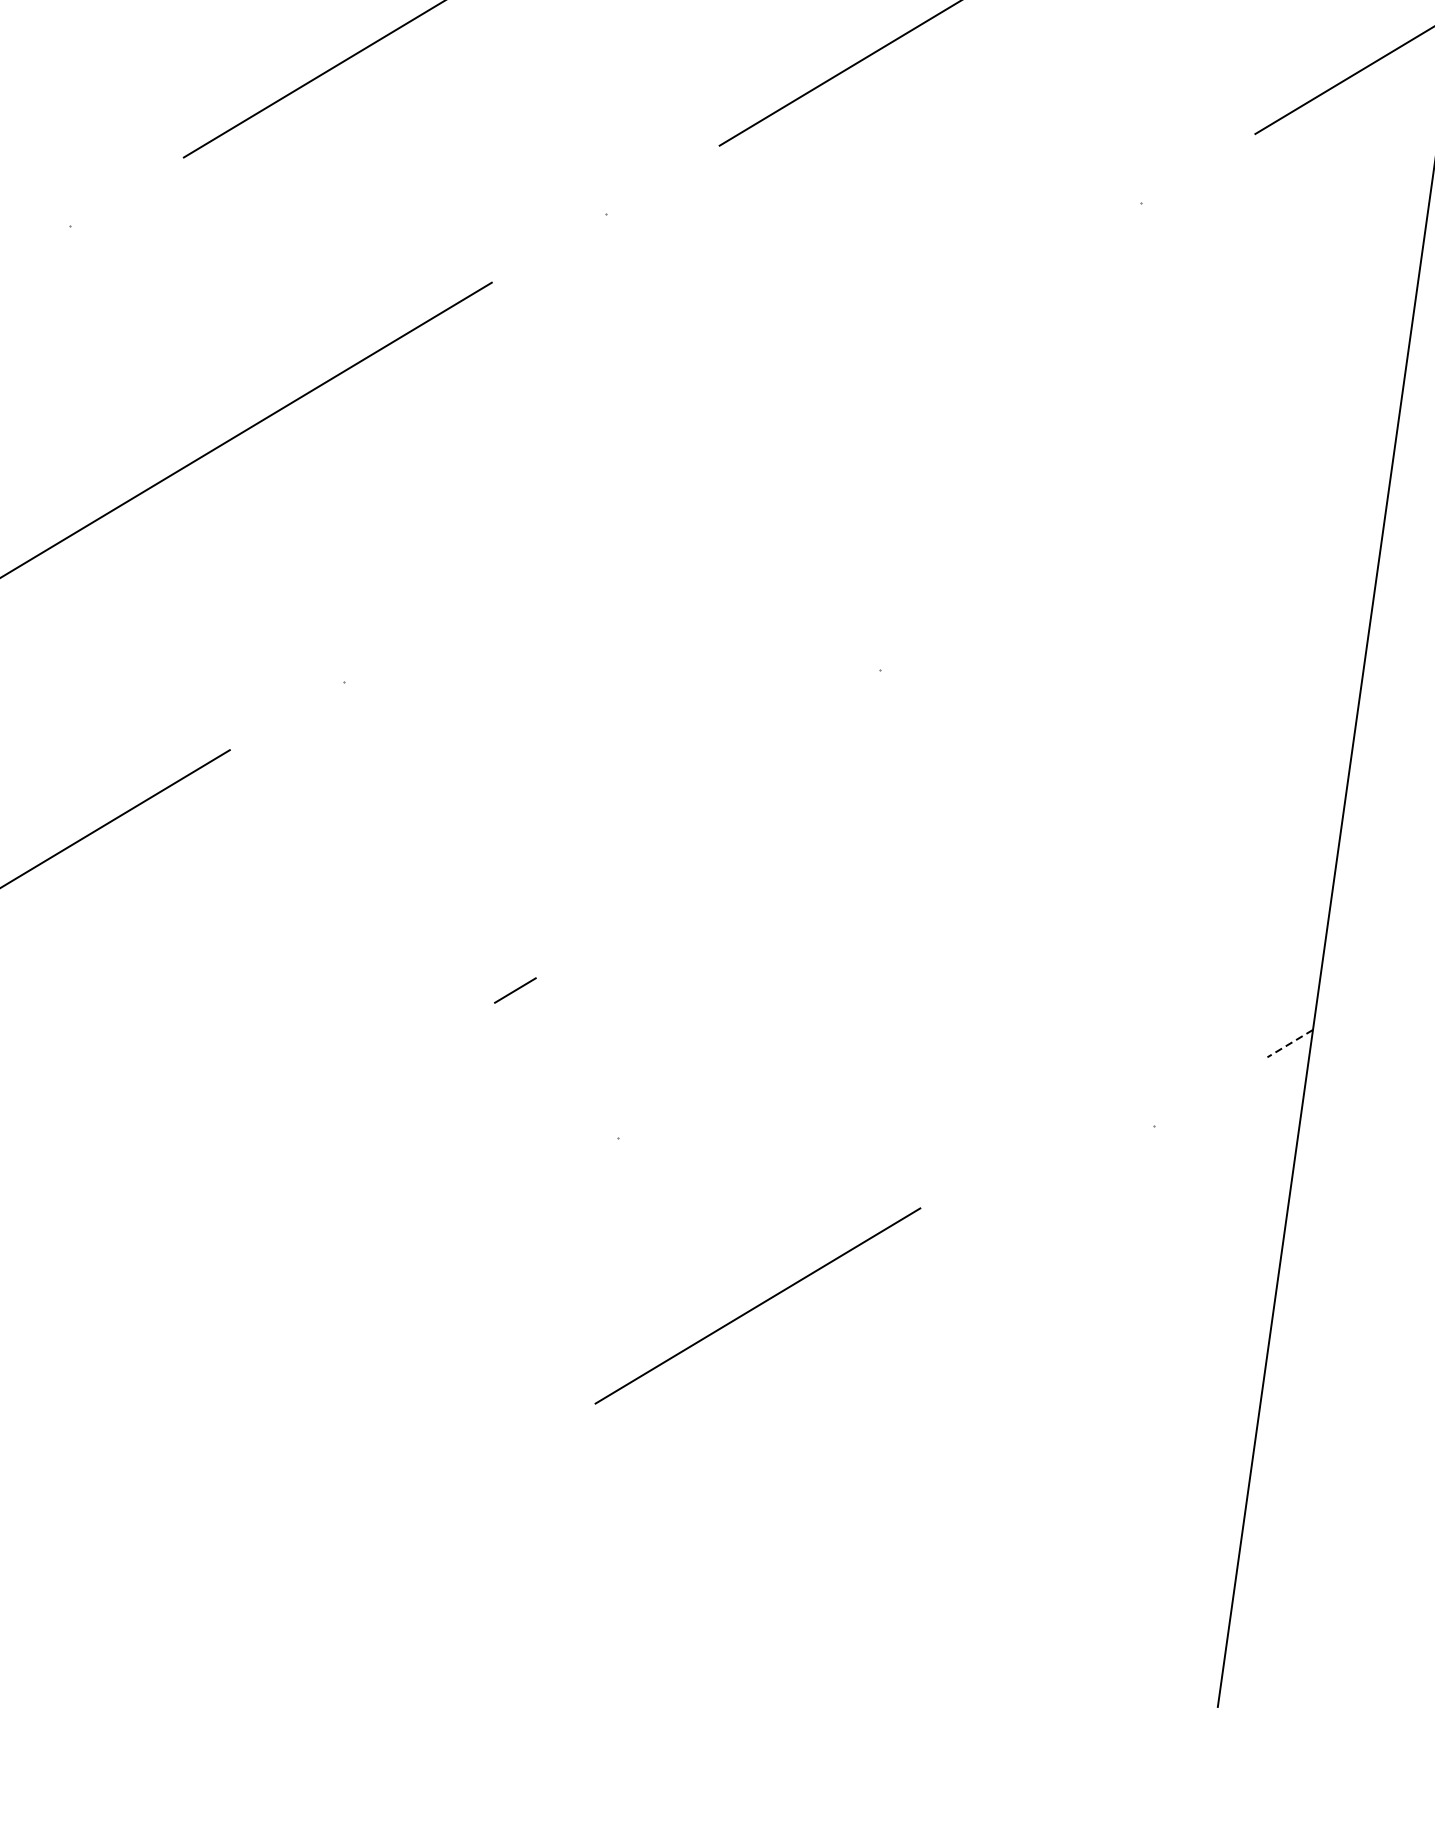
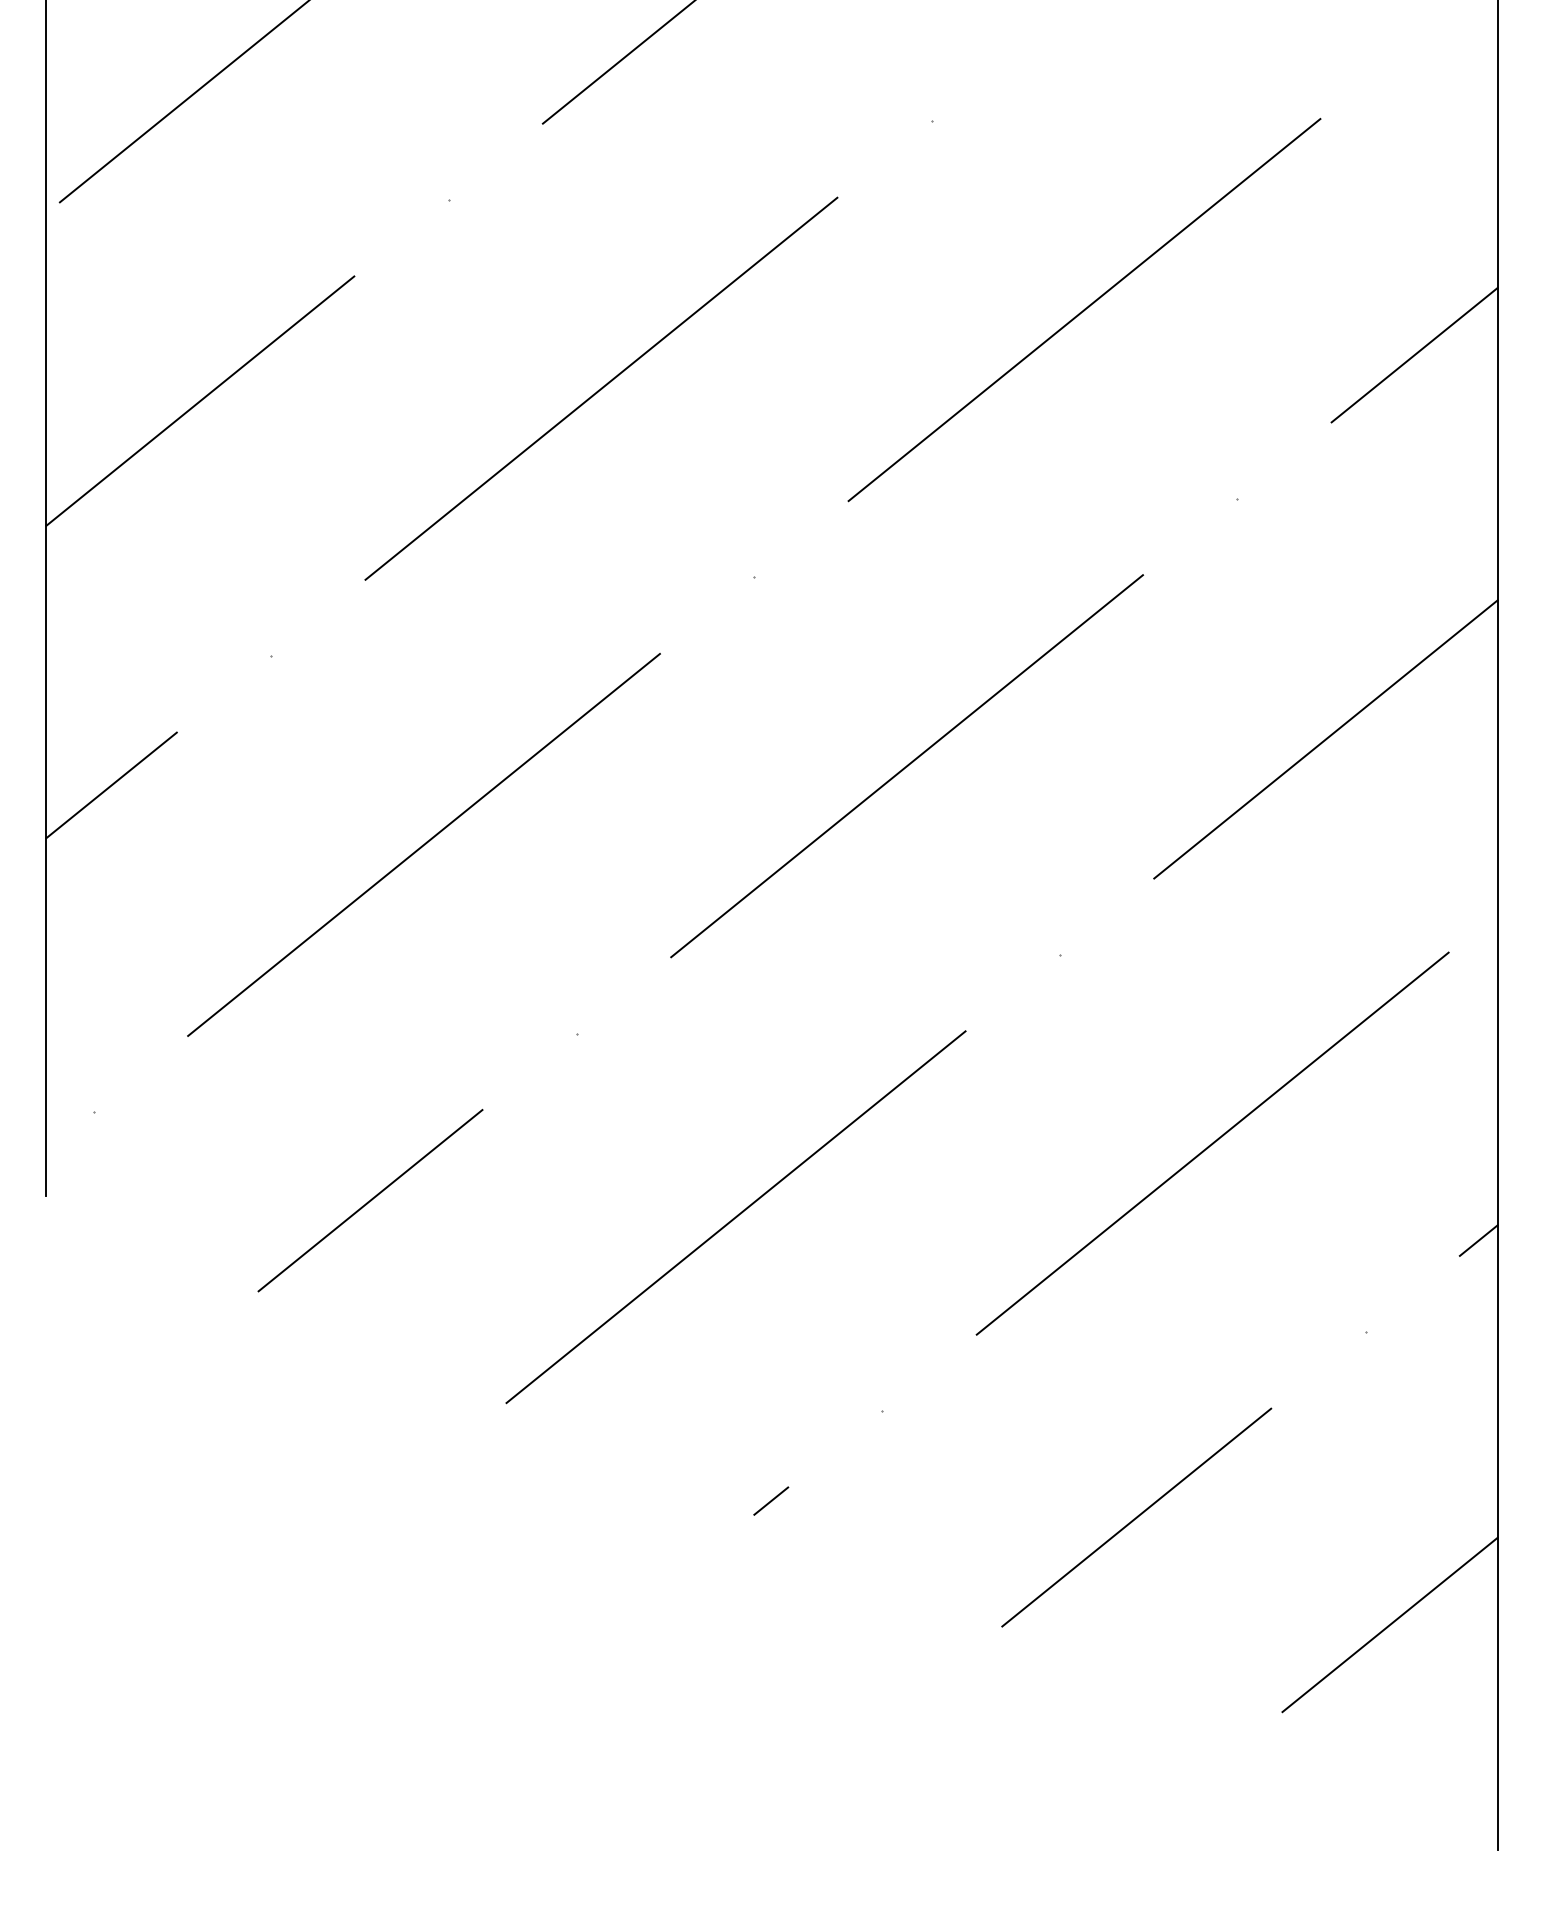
line: (741, 442) -> (906, 766), added
line: (1200, 476) -> (1325, 739), added
line: (1016, 897) -> (1212, 1143), added
line: (487, 905) -> (735, 1217), added
line: (515, 989) -> (771, 1500), moved
line: (1289, 1043) -> (1478, 1240), dashed -> solid
line: (757, 1305) -> (1136, 1517), moved
line: (1134, 1446) -> (1389, 1624), added

